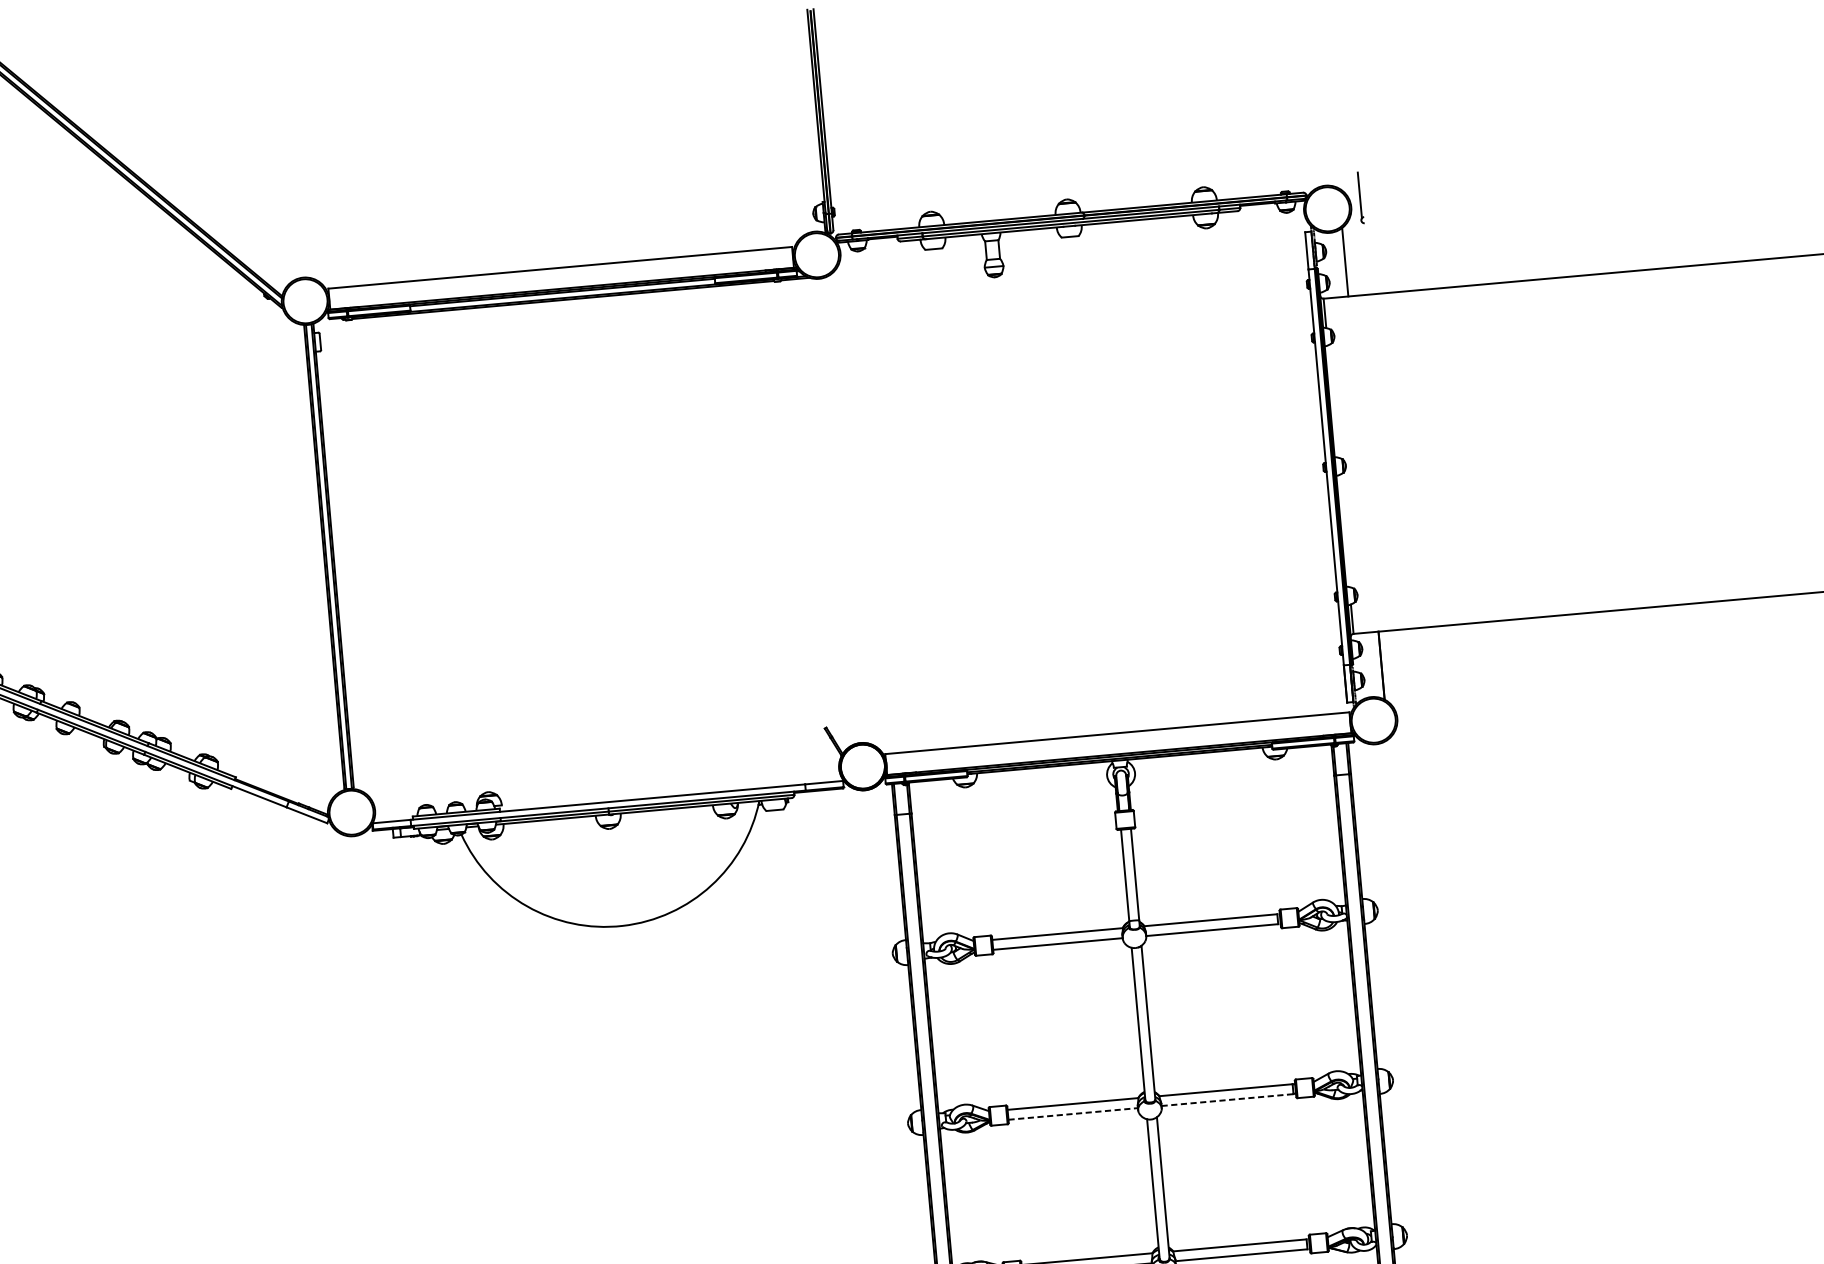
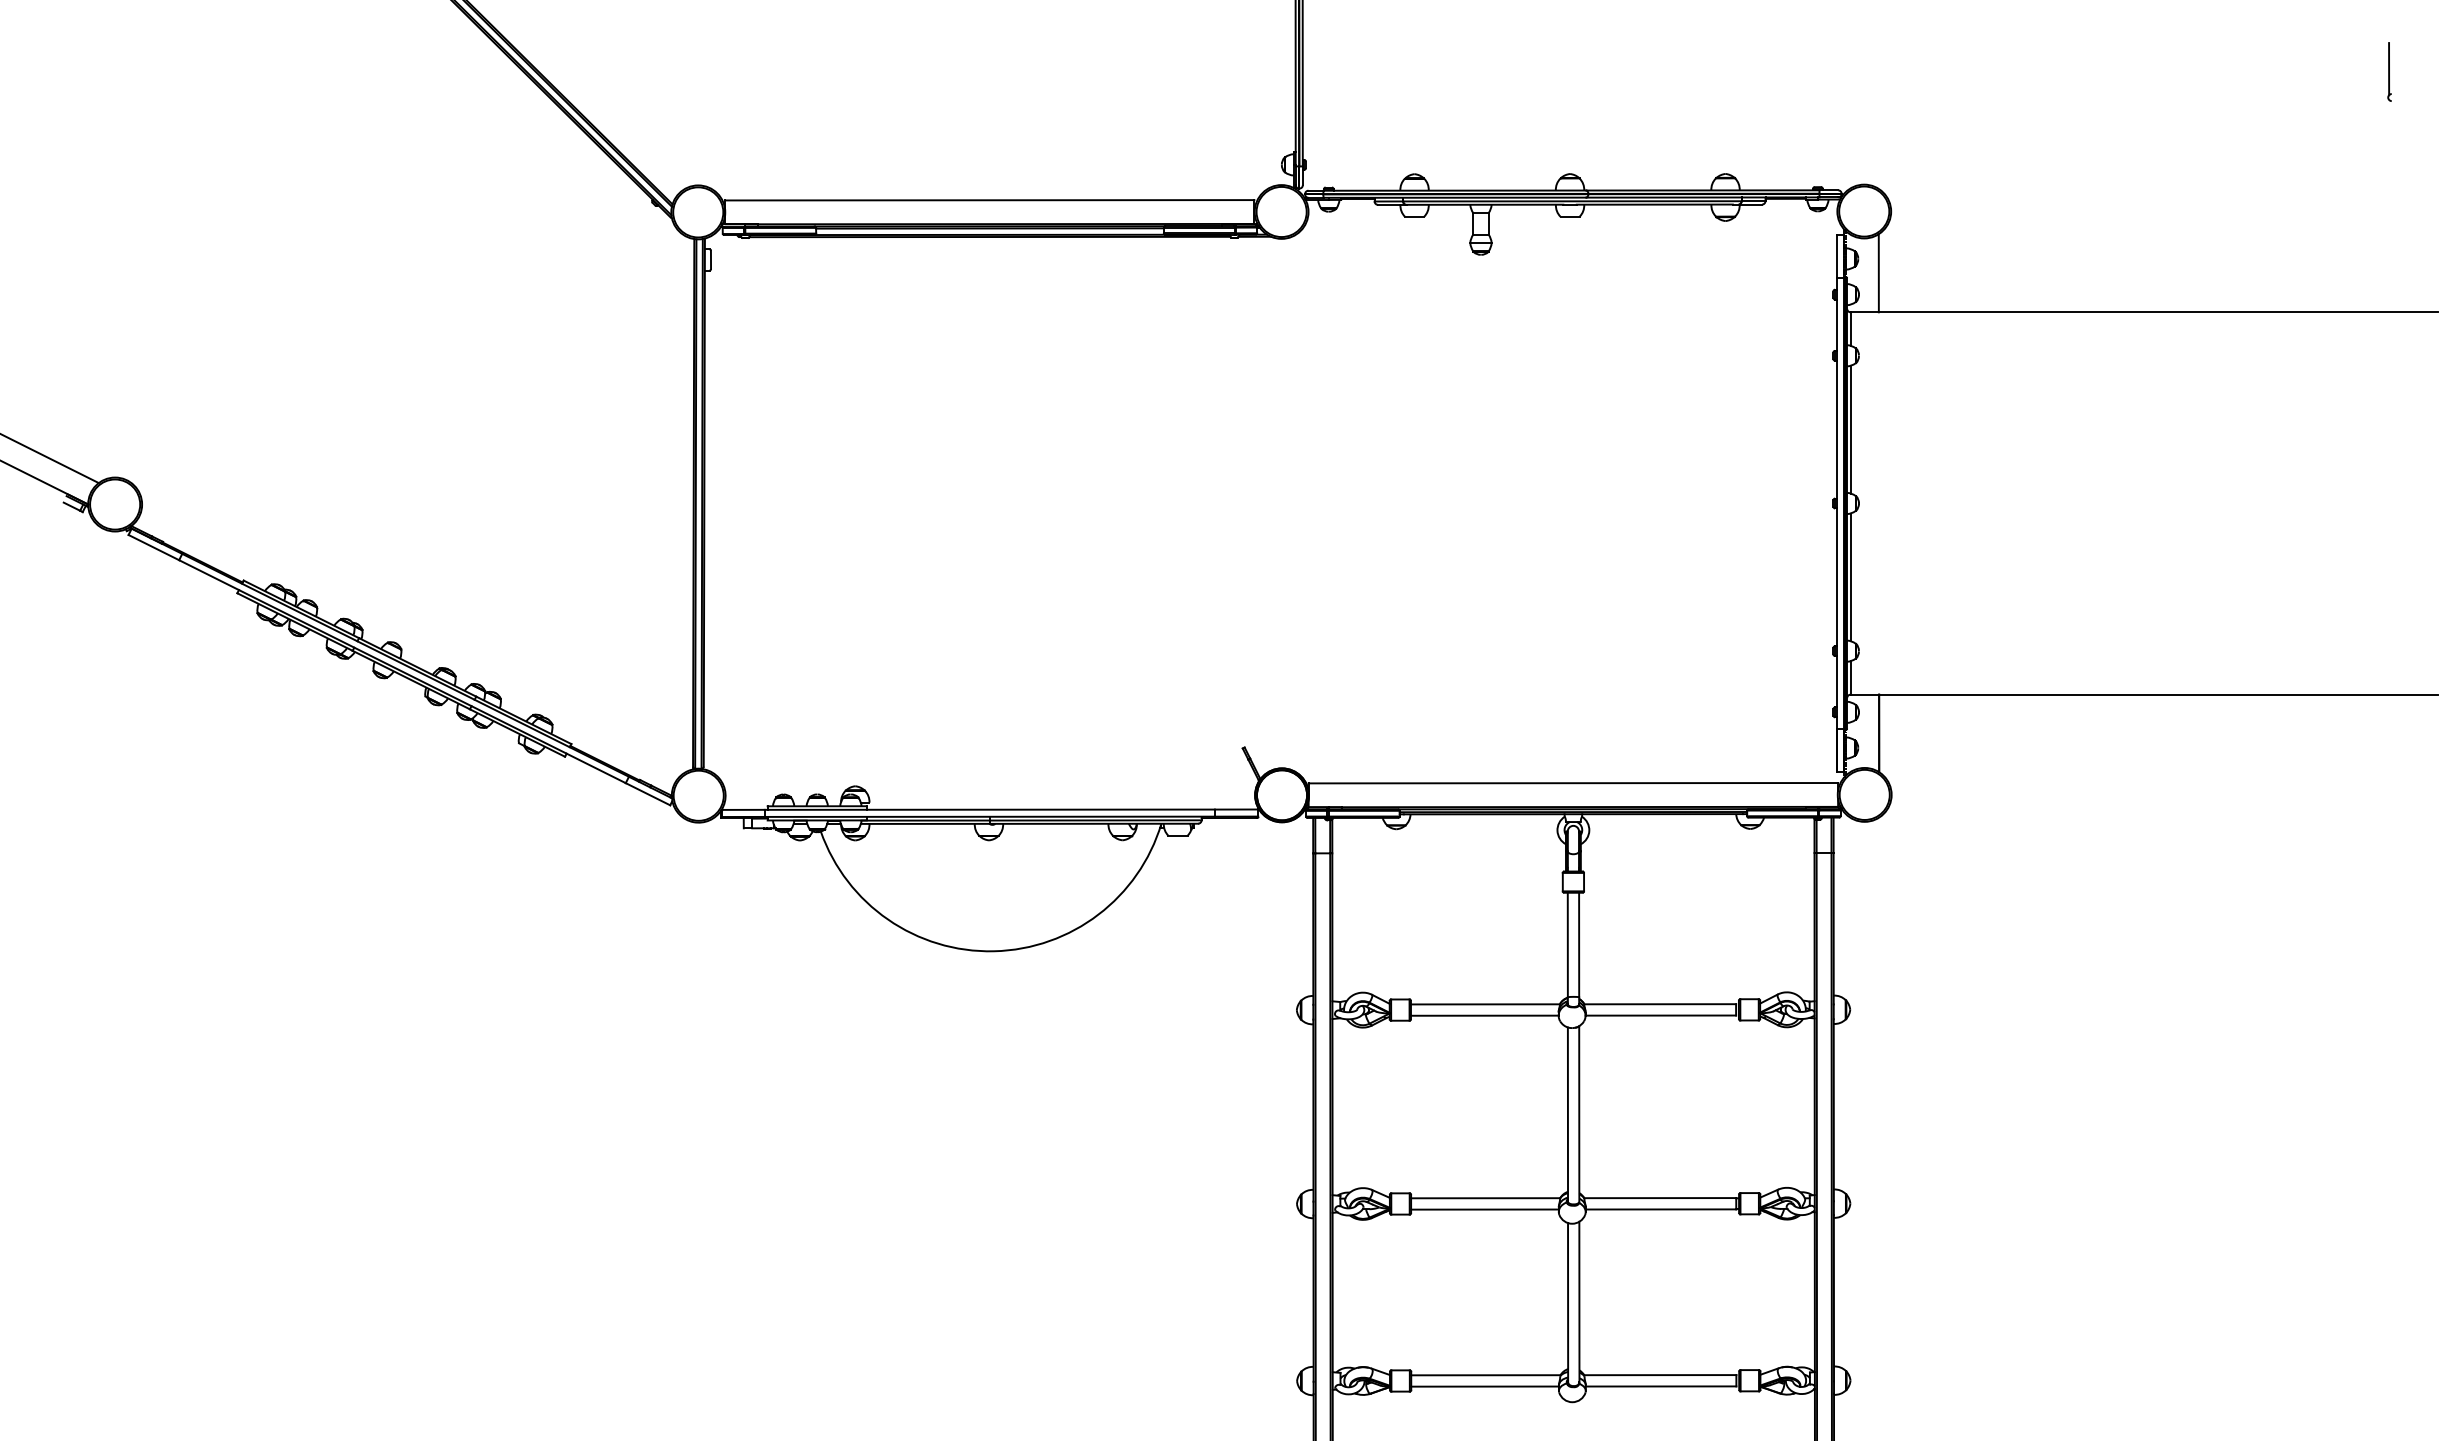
part: (1360, 197) -> (2389, 71), moved
line: (1332, 401) -> (1850, 429), added
line: (1344, 531) -> (1850, 577), added
line: (1228, 1100) -> (1661, 1209), dashed -> solid
line: (1072, 1113) -> (1484, 1209), dashed -> solid

